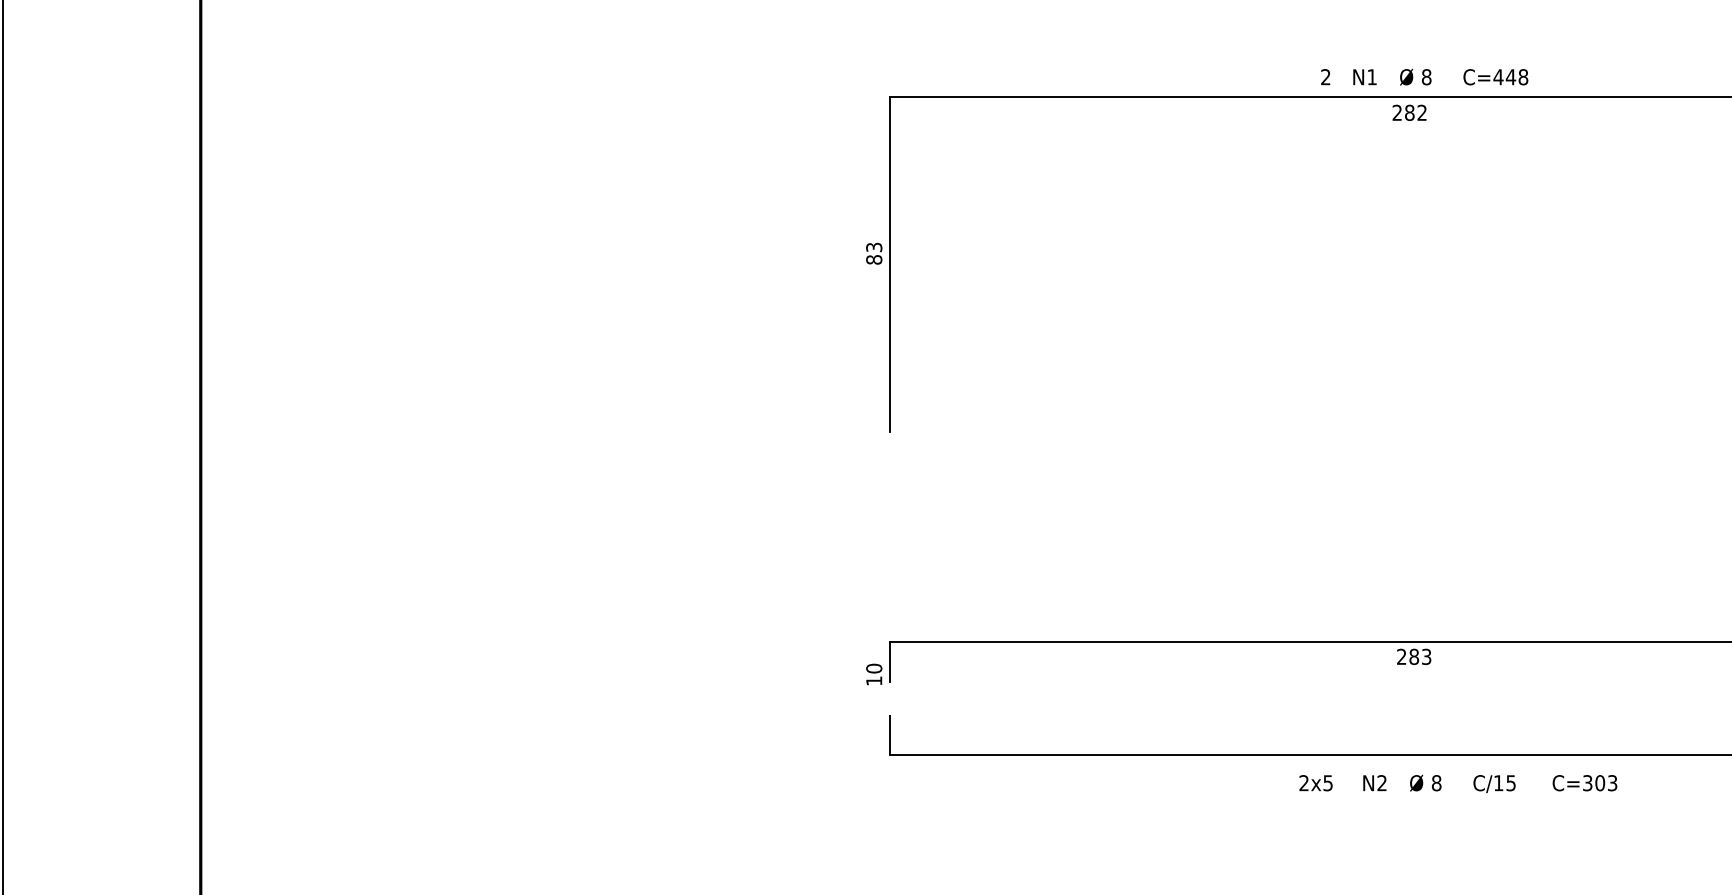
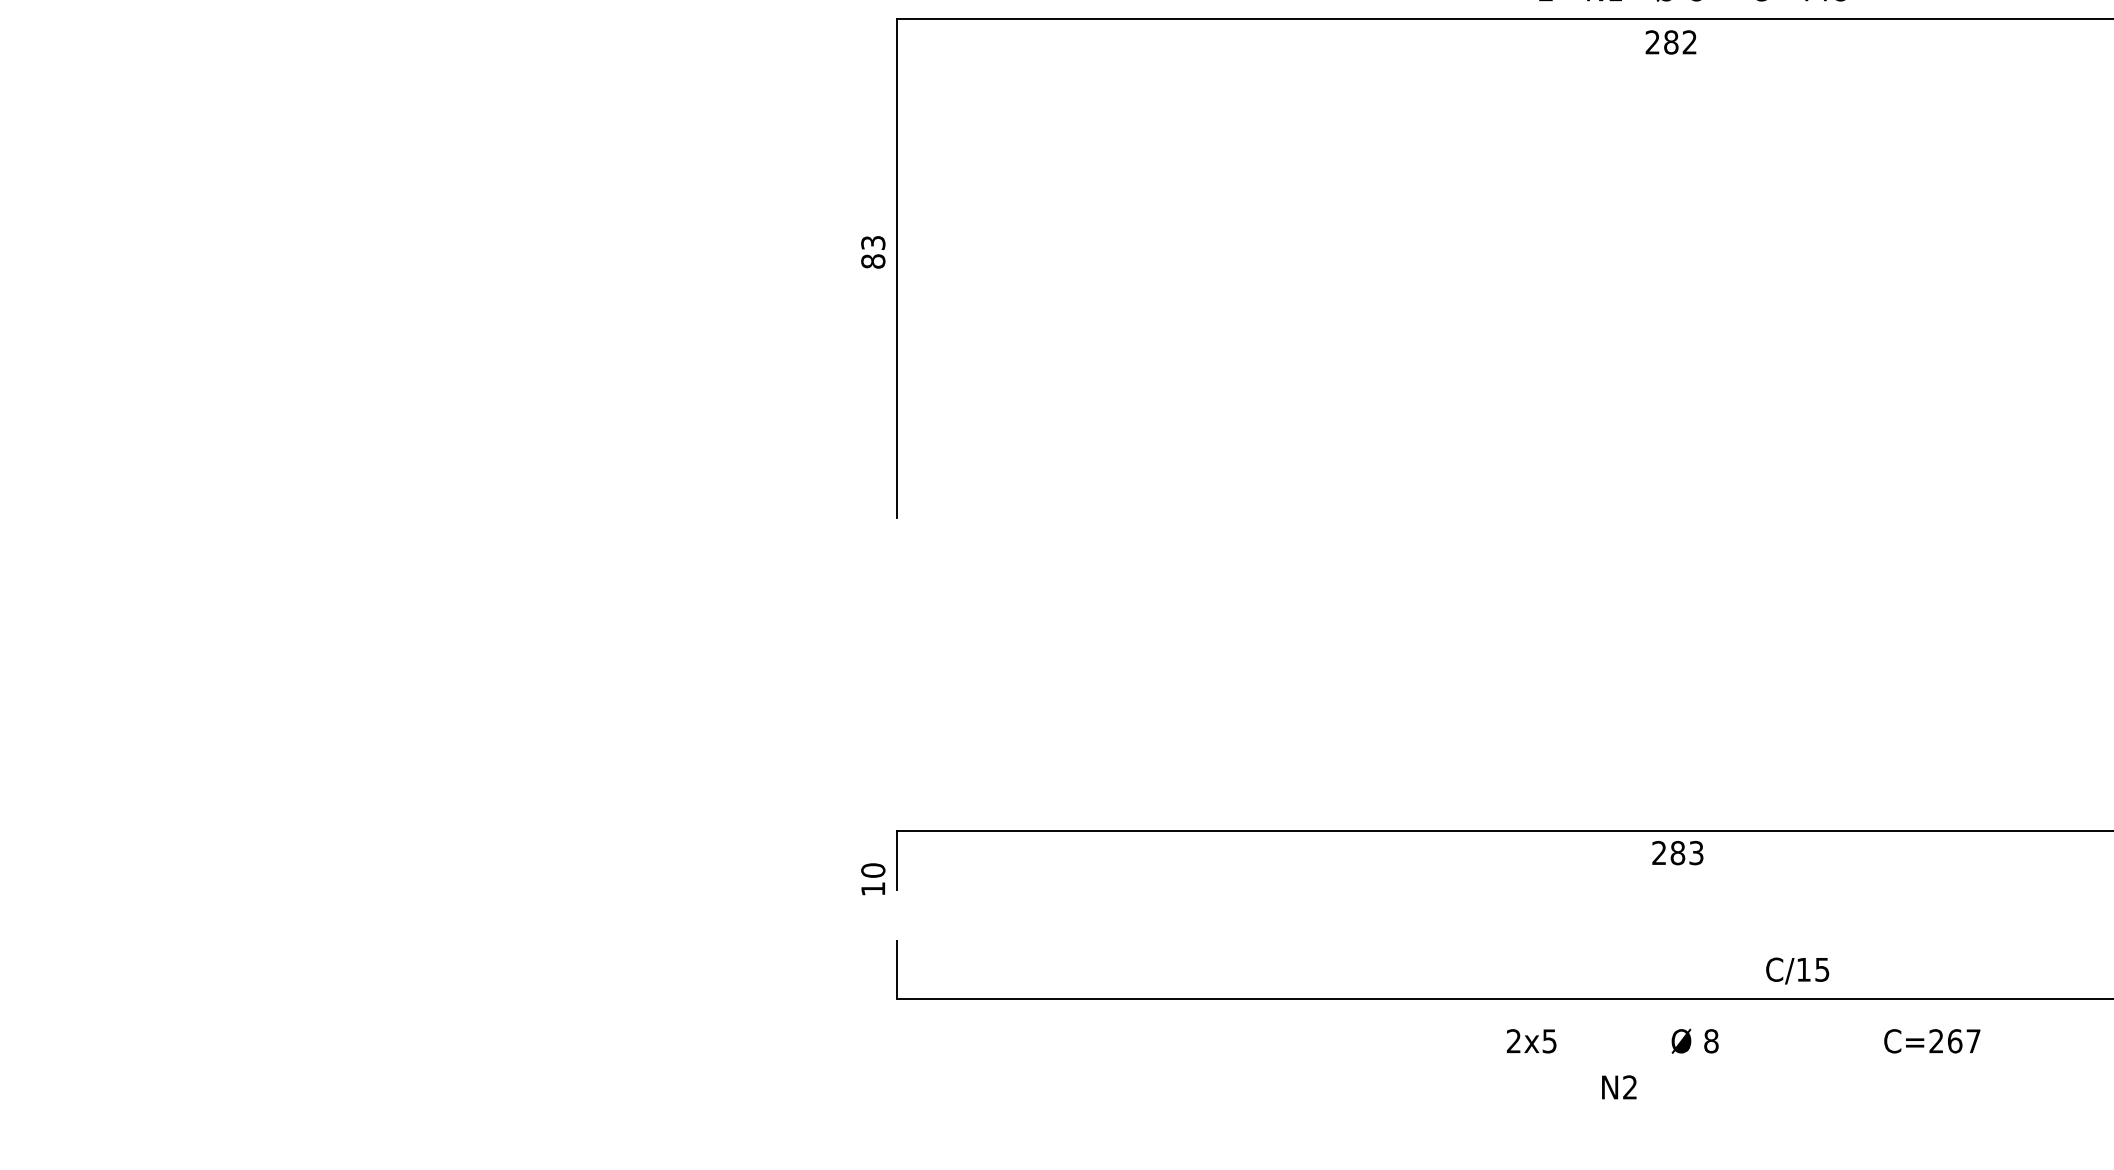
text: (1374, 783) -> (1618, 1087), moved
text: (1600, 783) -> (1955, 1041), C=303 -> C=267
text: (1494, 784) -> (1797, 971), moved

